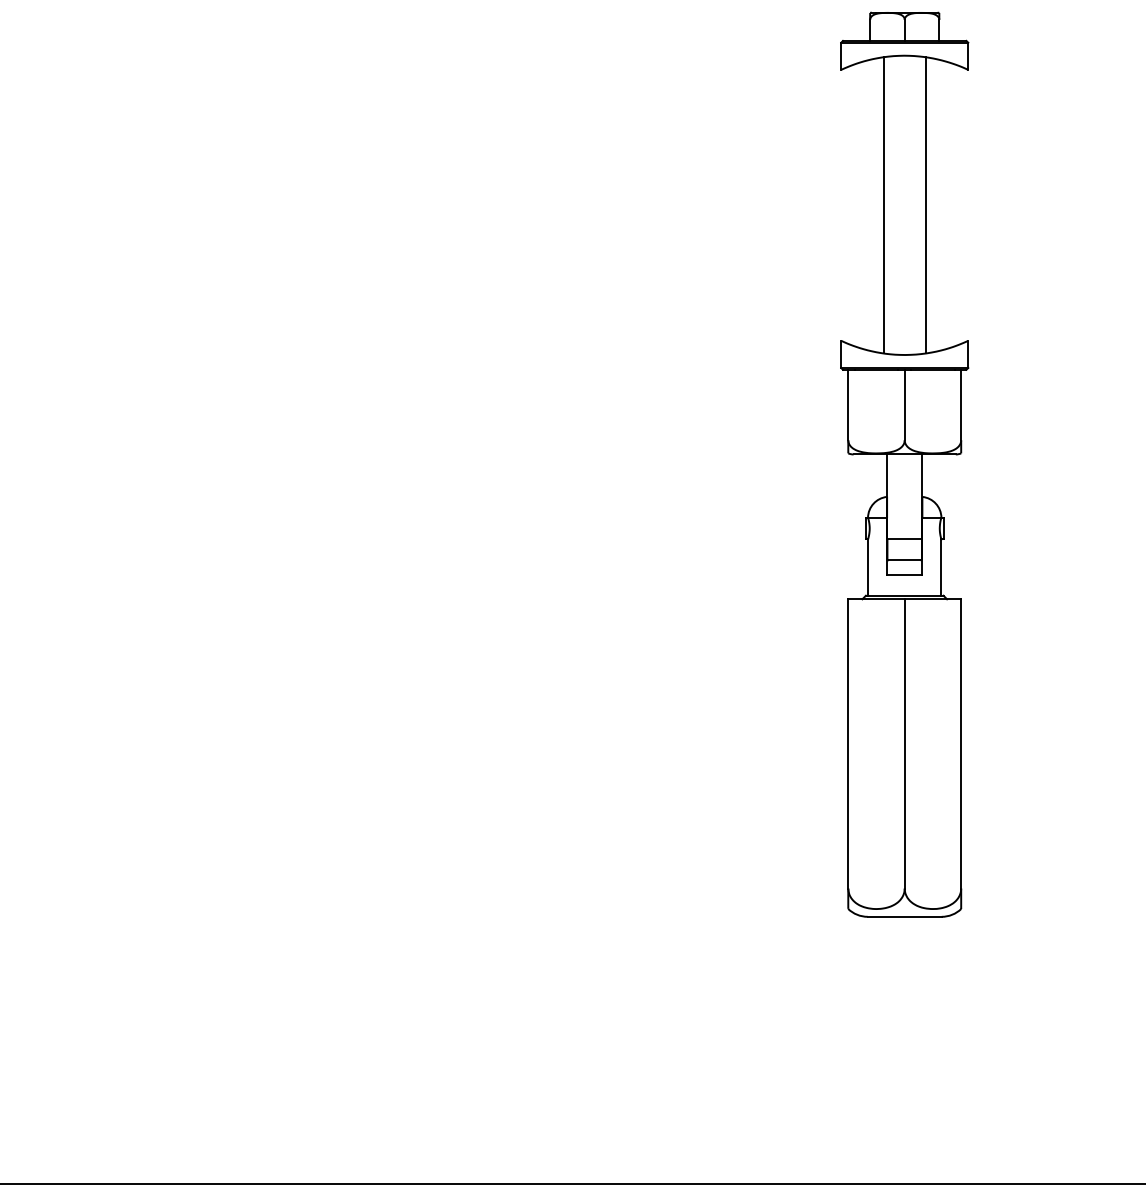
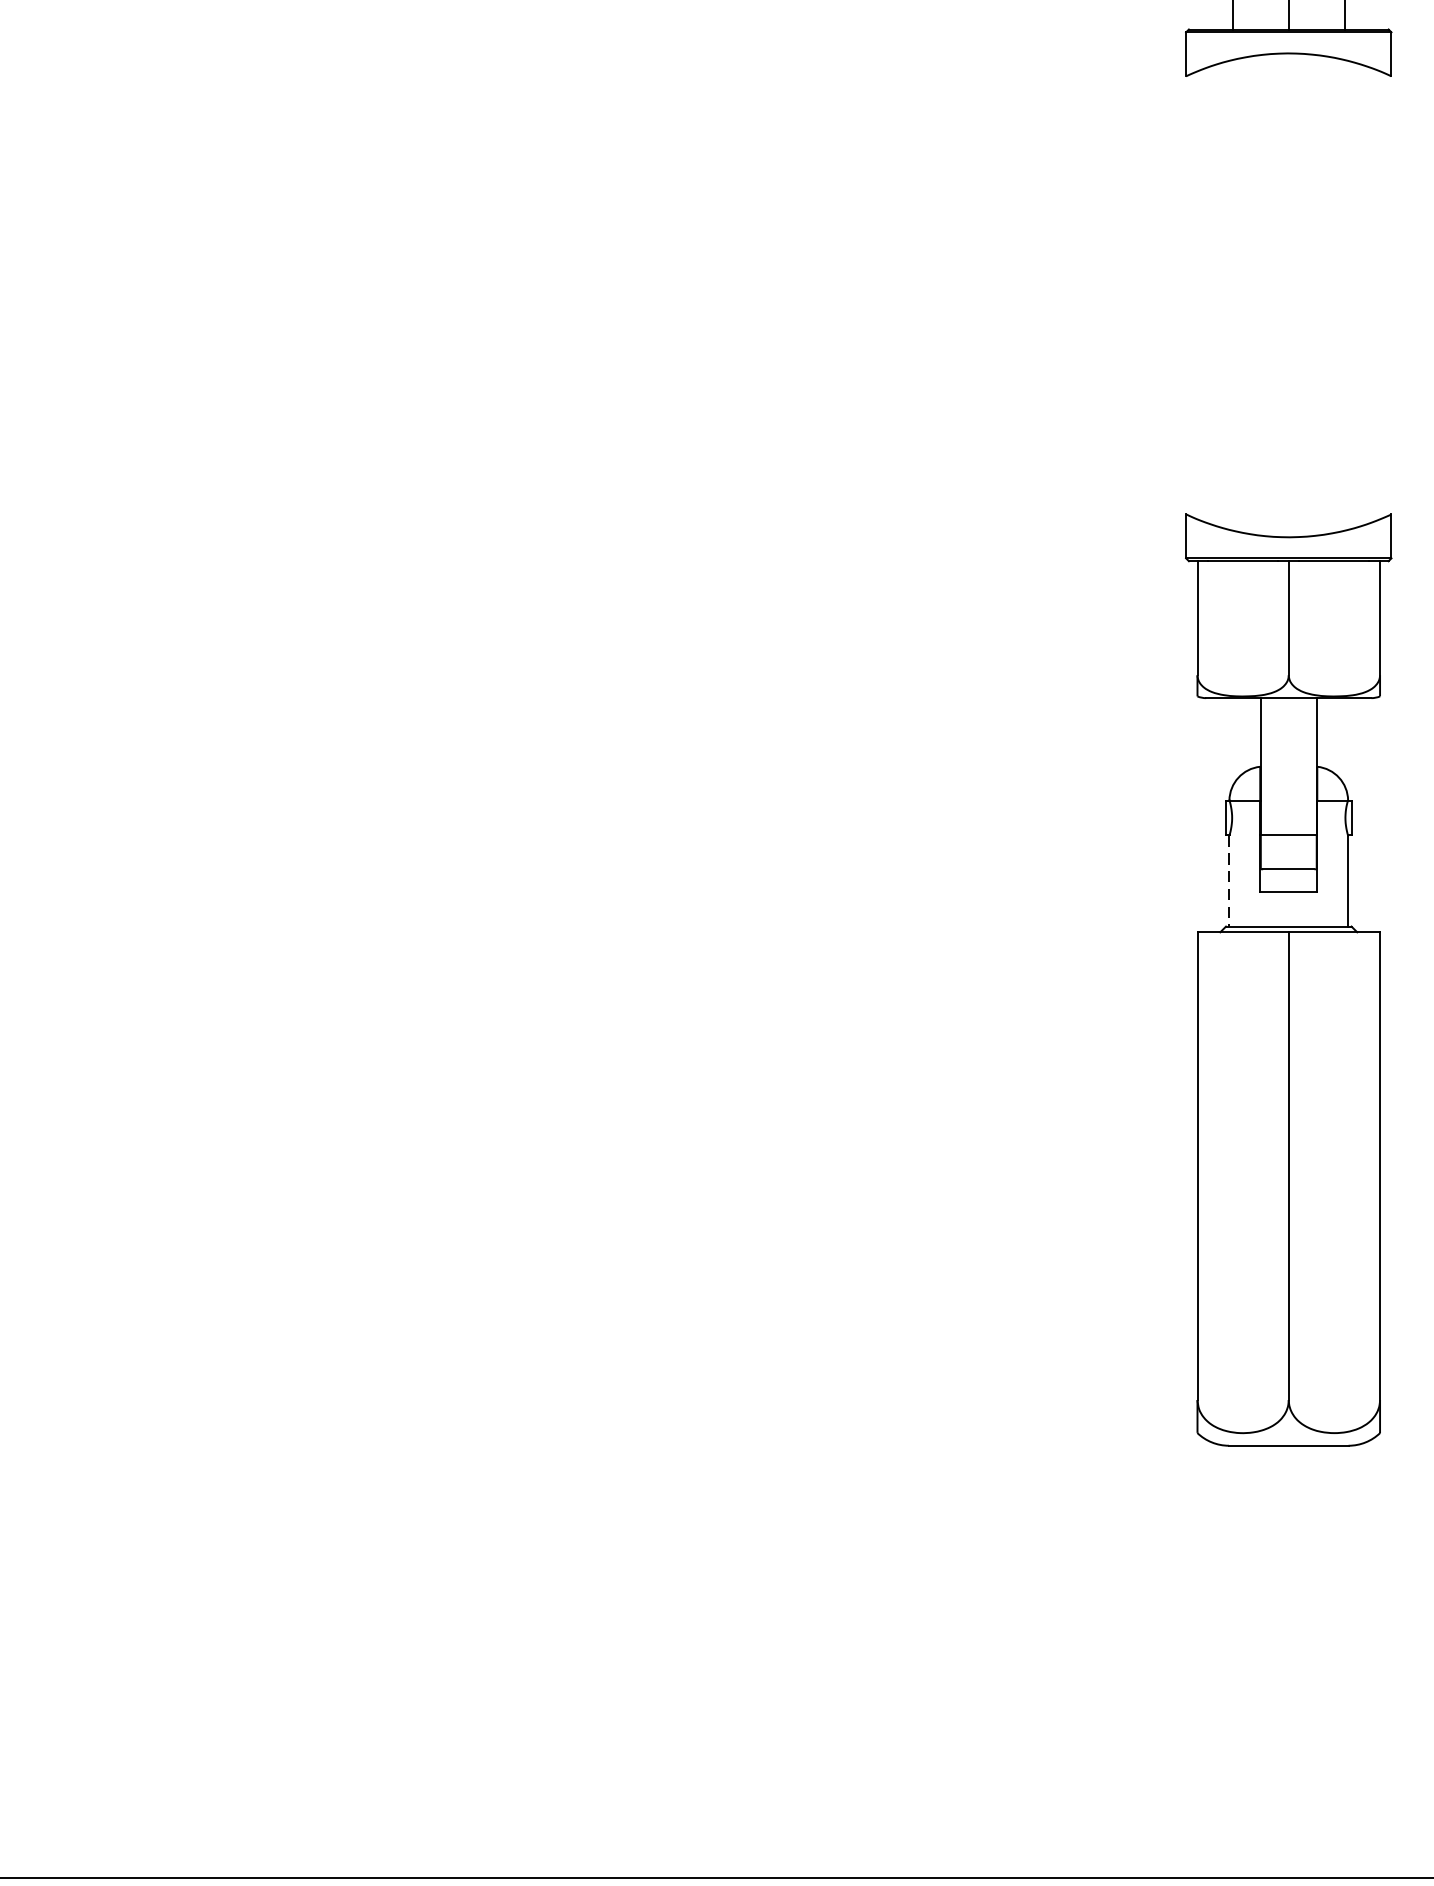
line: (883, 205) -> (1254, 295), removed
line: (925, 205) -> (1322, 295), removed
line: (868, 568) -> (1230, 882), solid -> dashed

